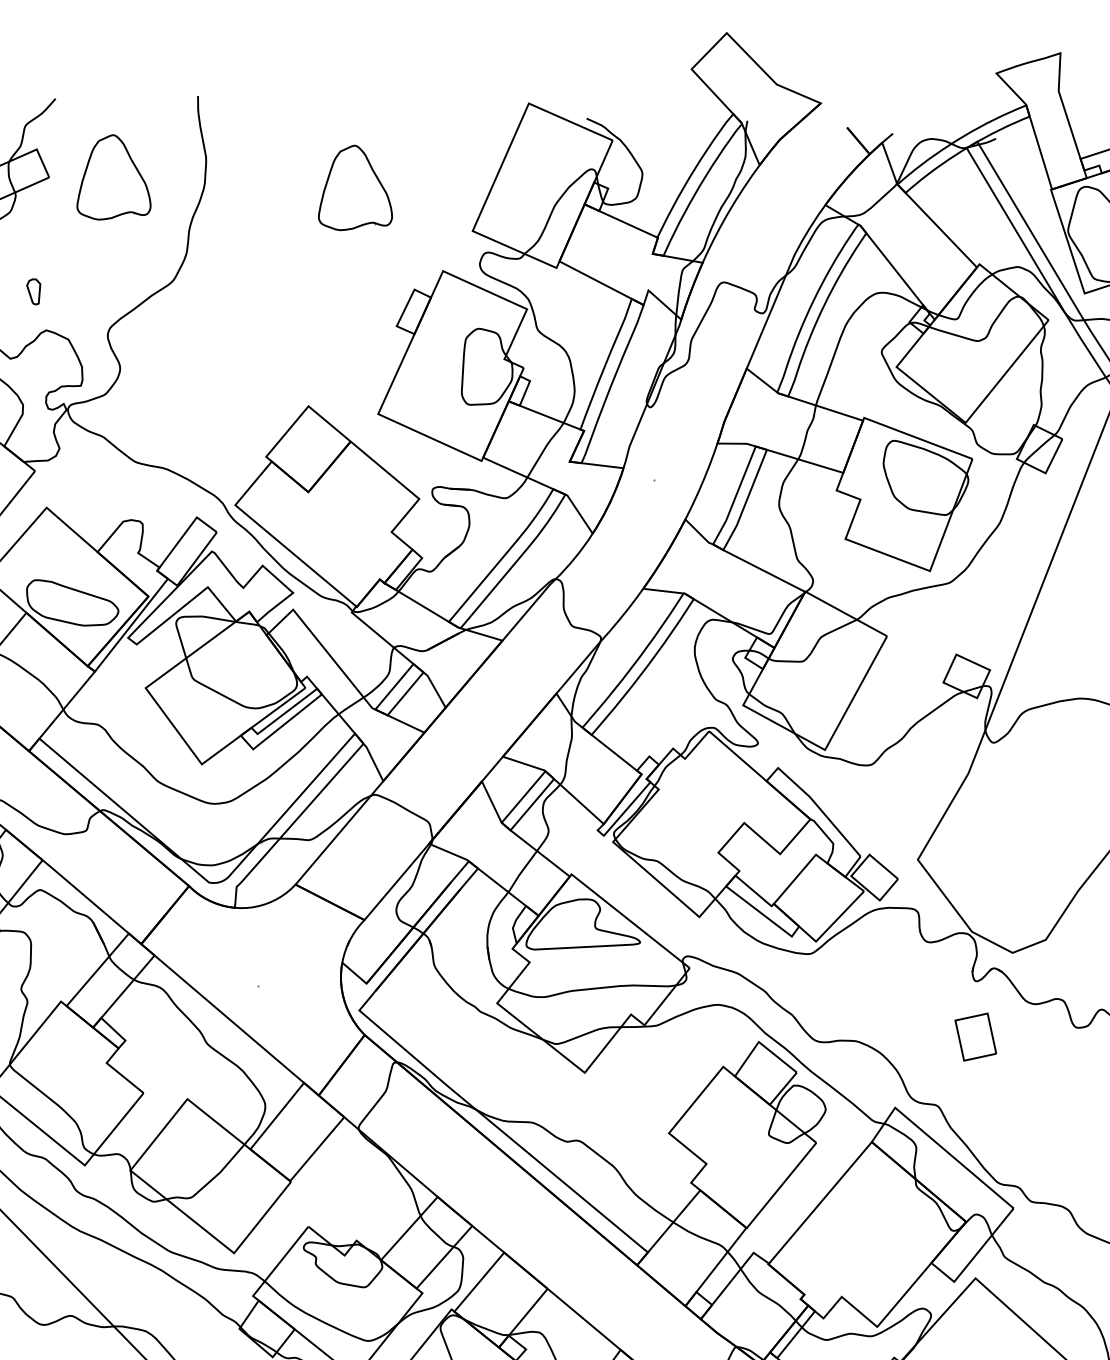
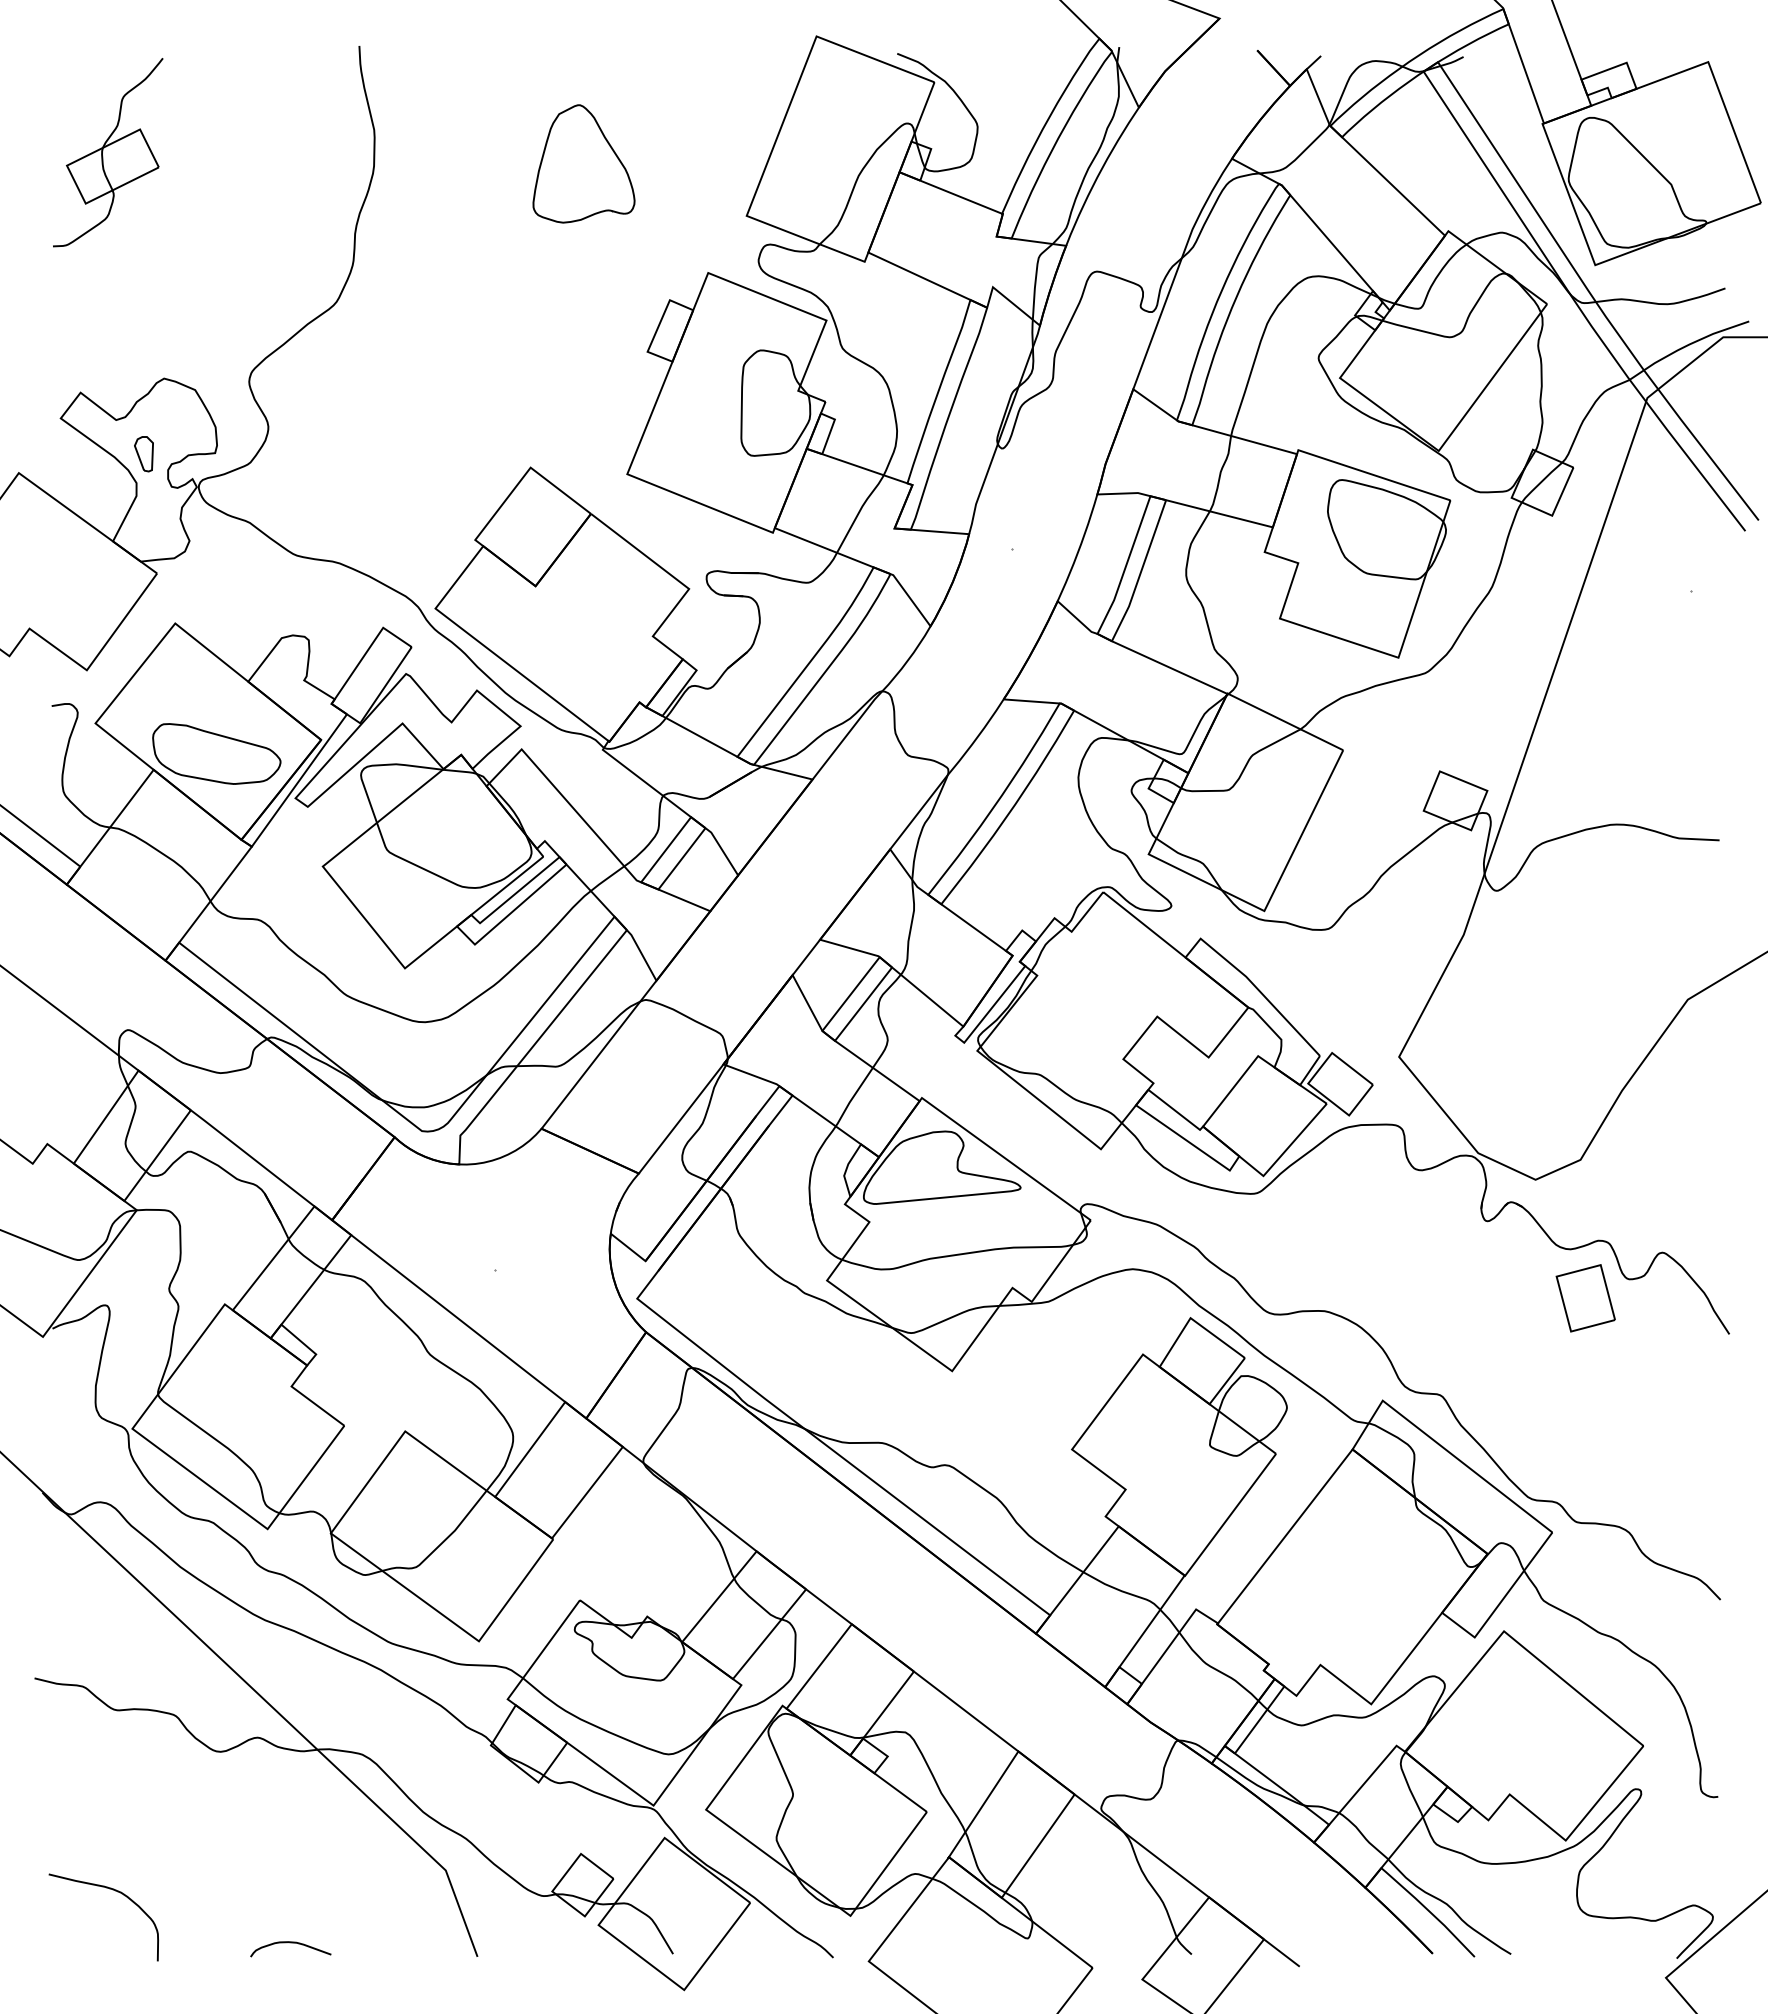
part: (114, 177) -> (249, 163), removed
part: (33, 292) -> (143, 454), moved
part: (975, 1037) -> (1585, 1298), moved

